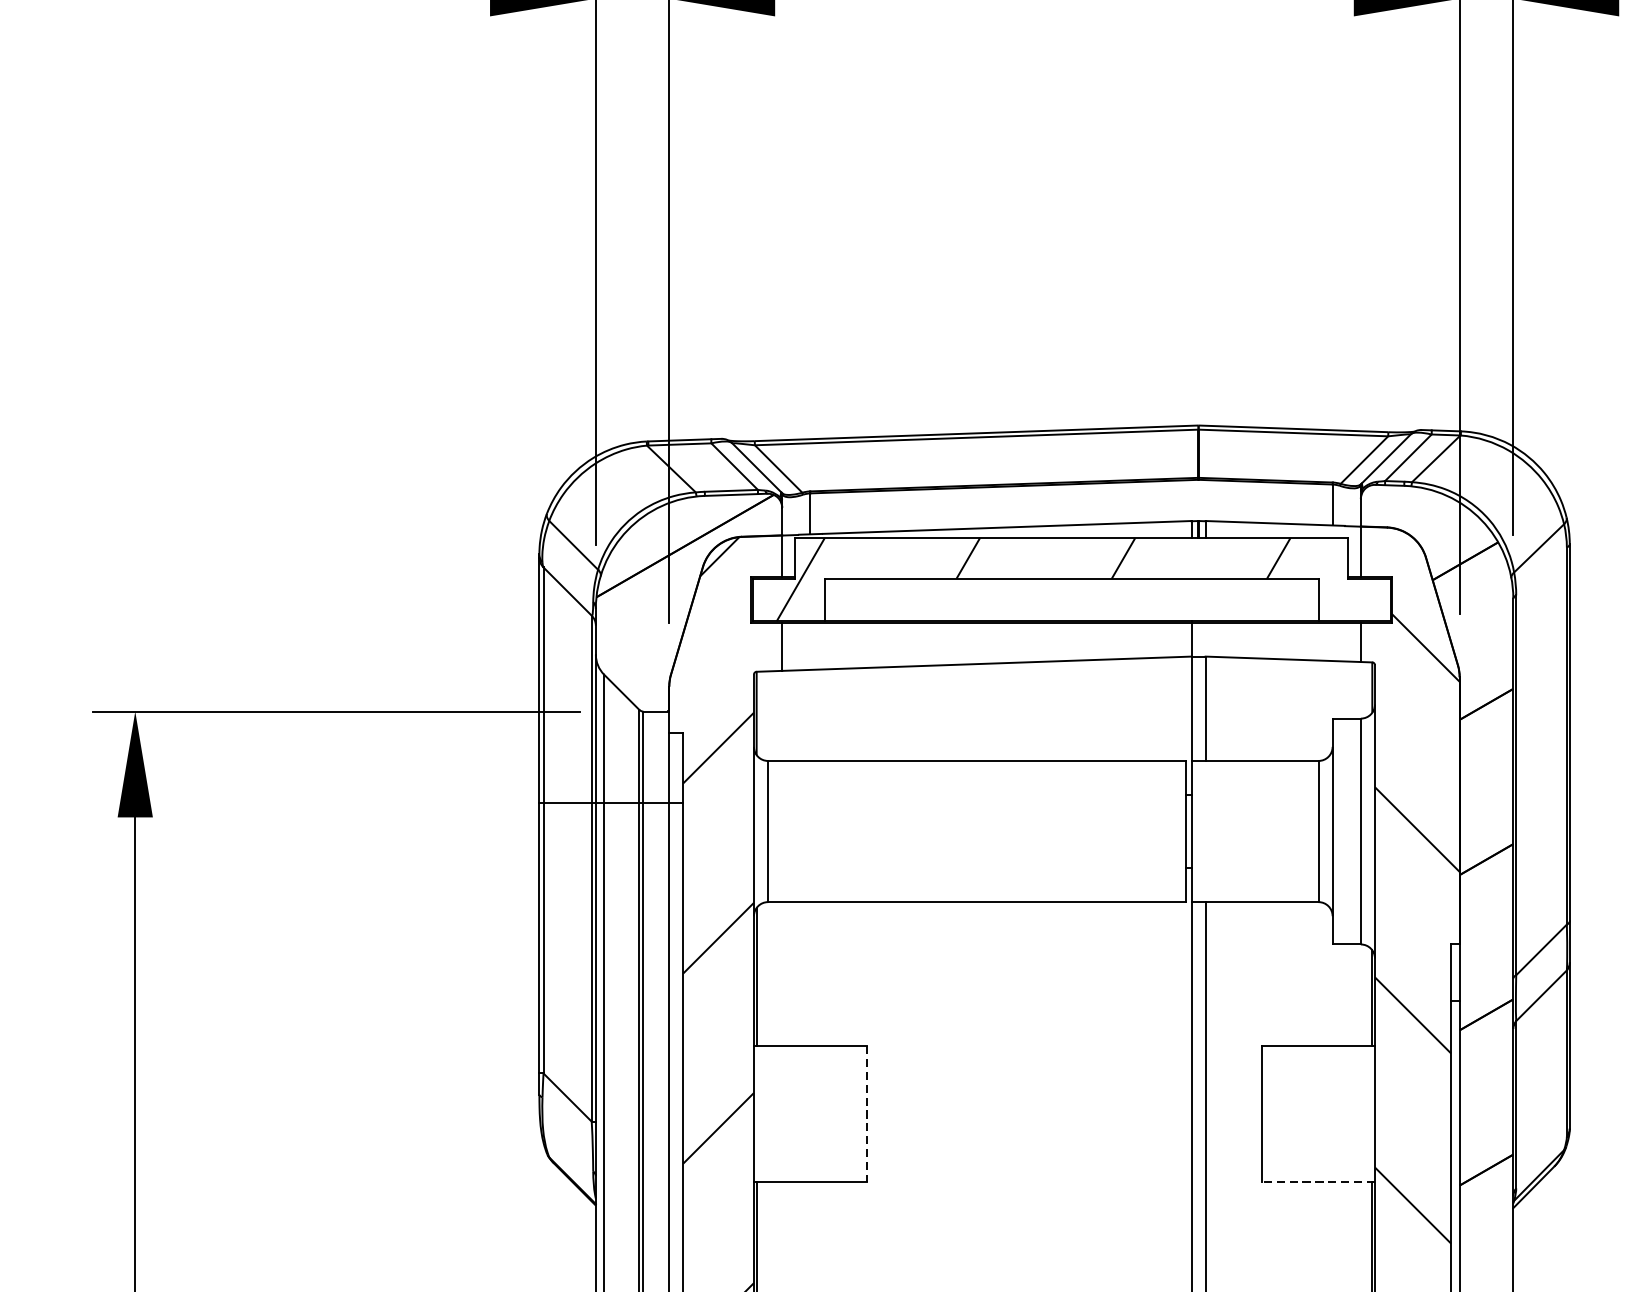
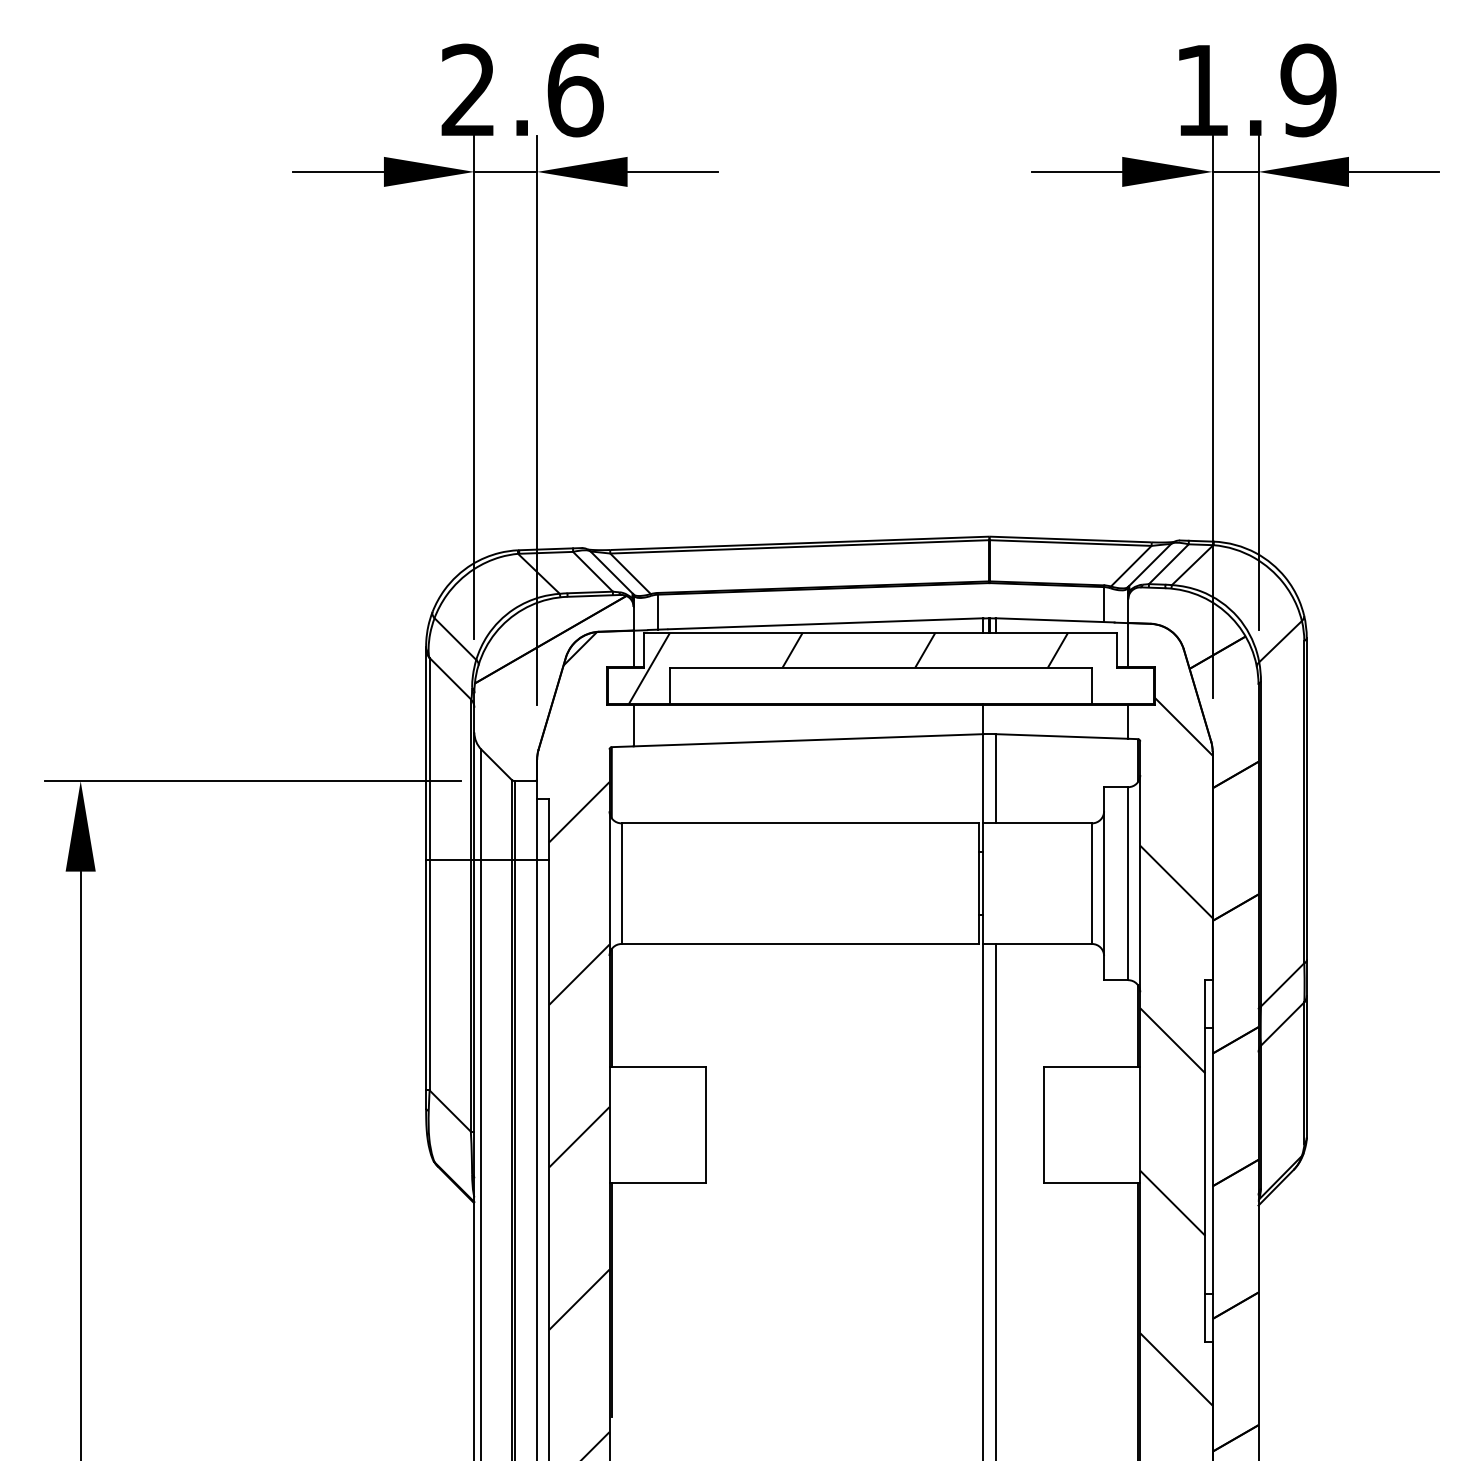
line: (867, 1113) -> (706, 1124), dashed -> solid
line: (1317, 1181) -> (1091, 1182), dashed -> solid

